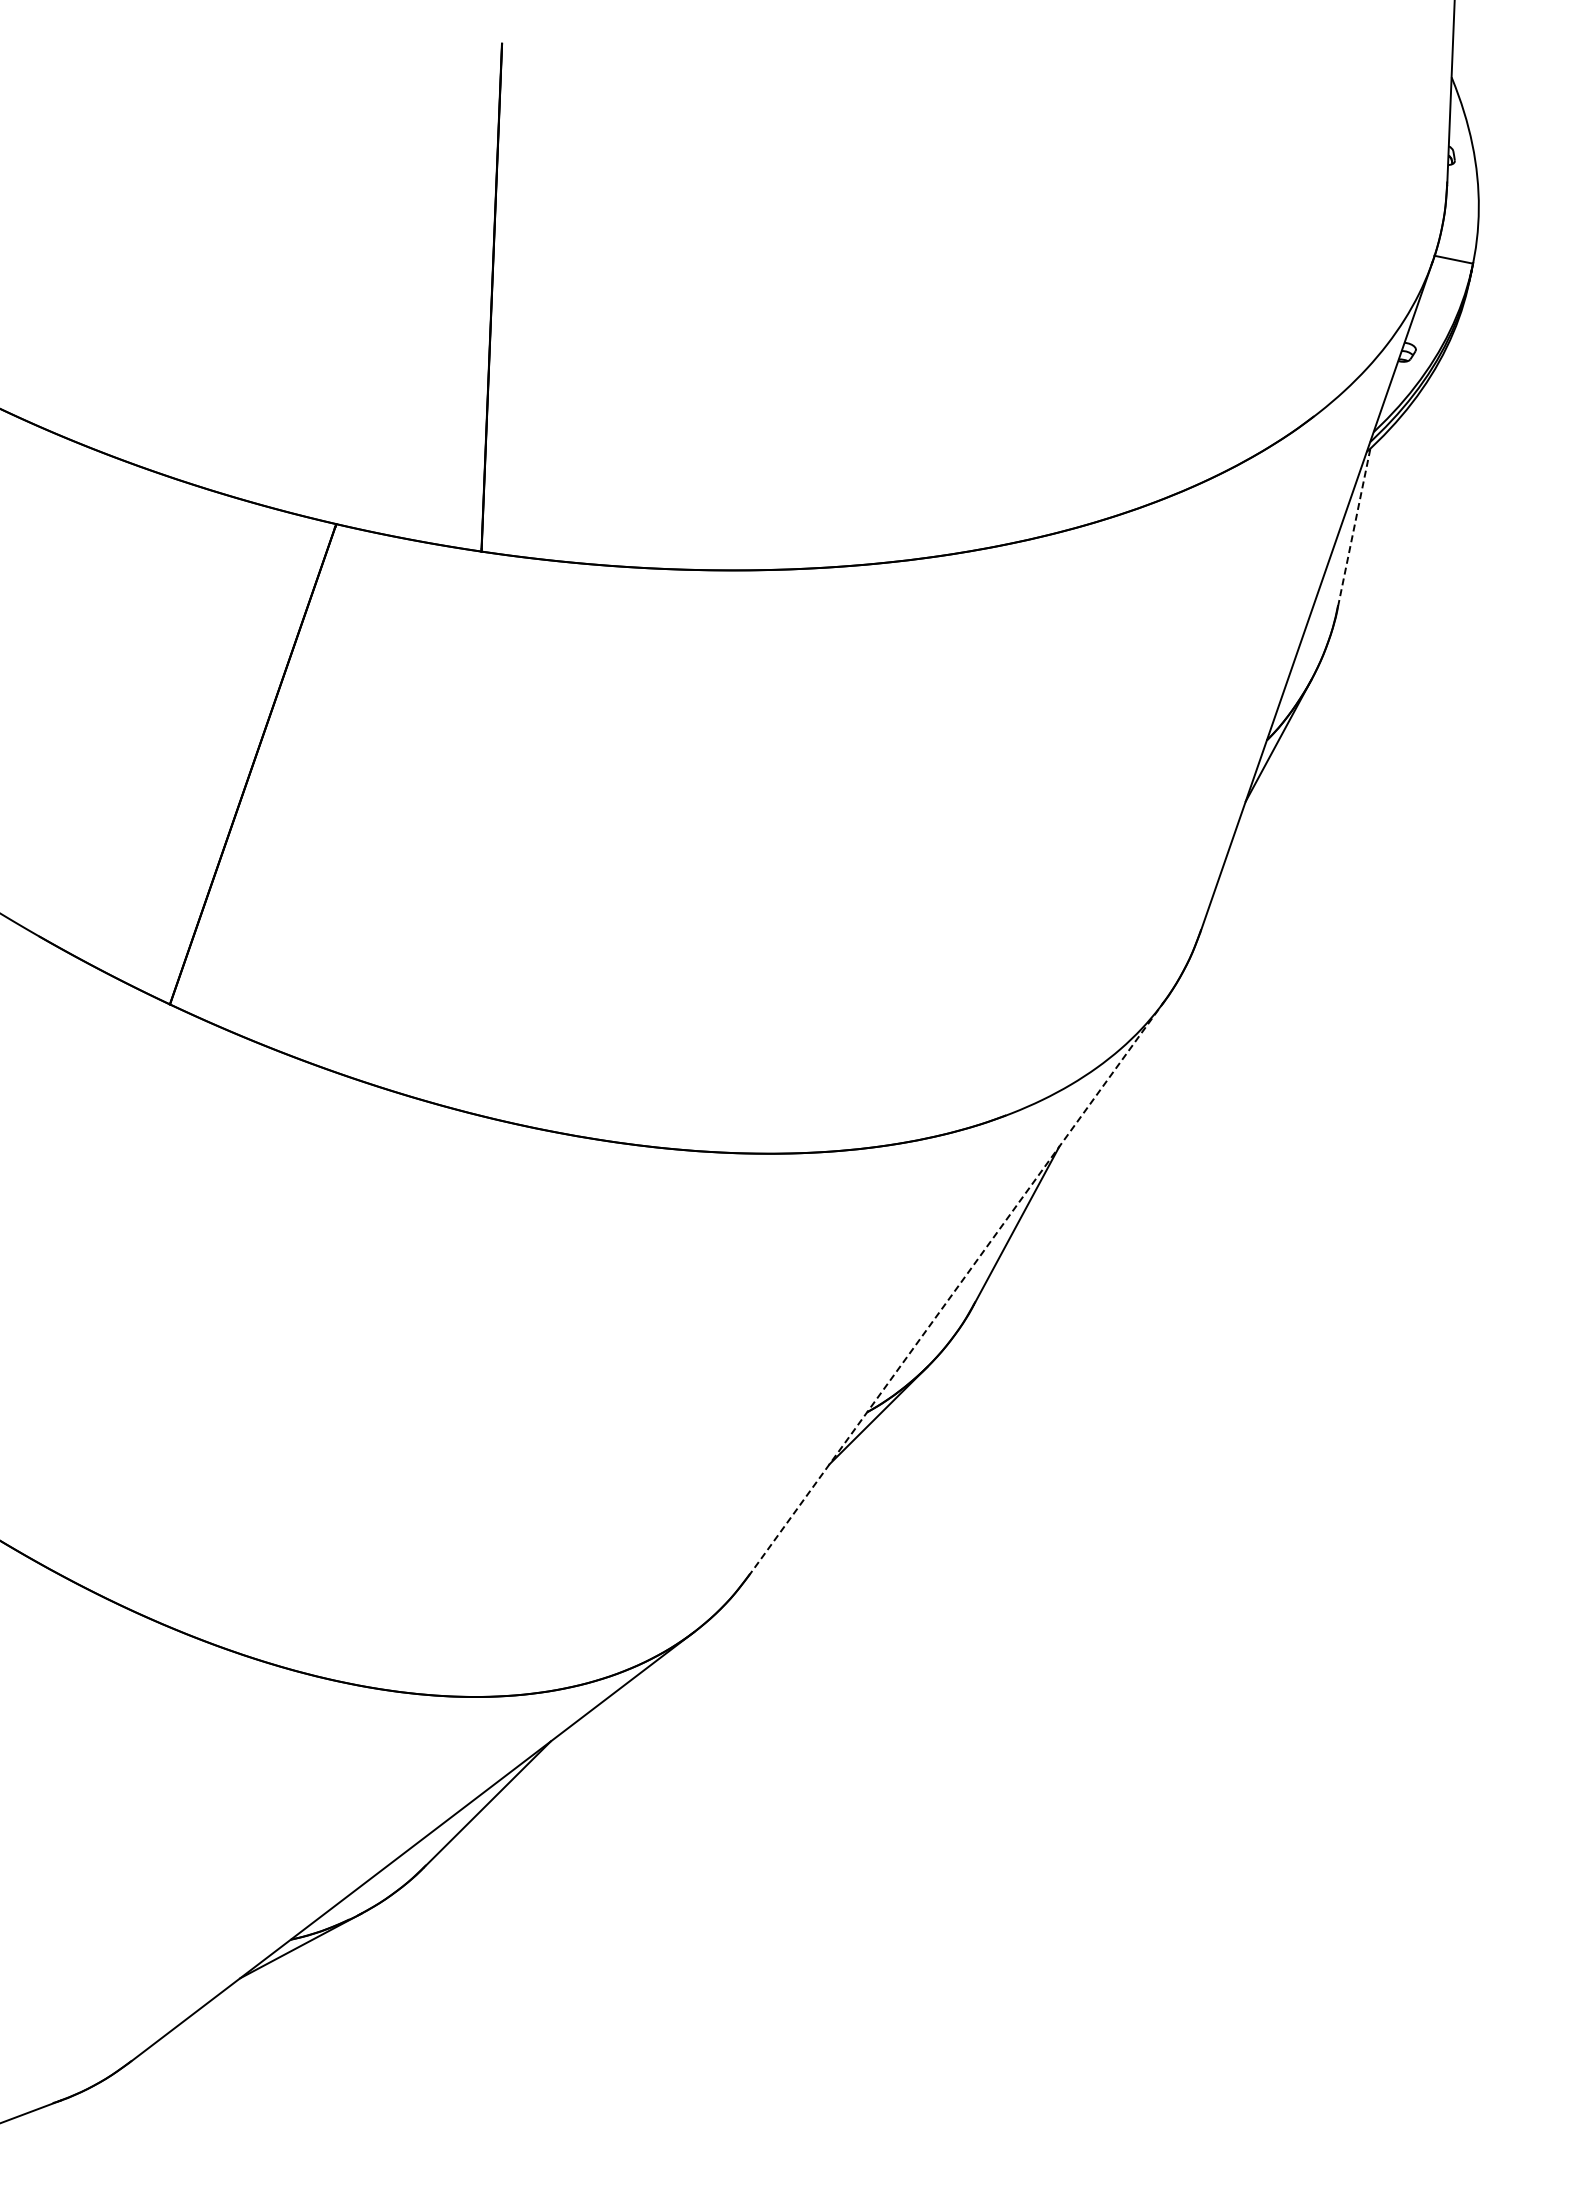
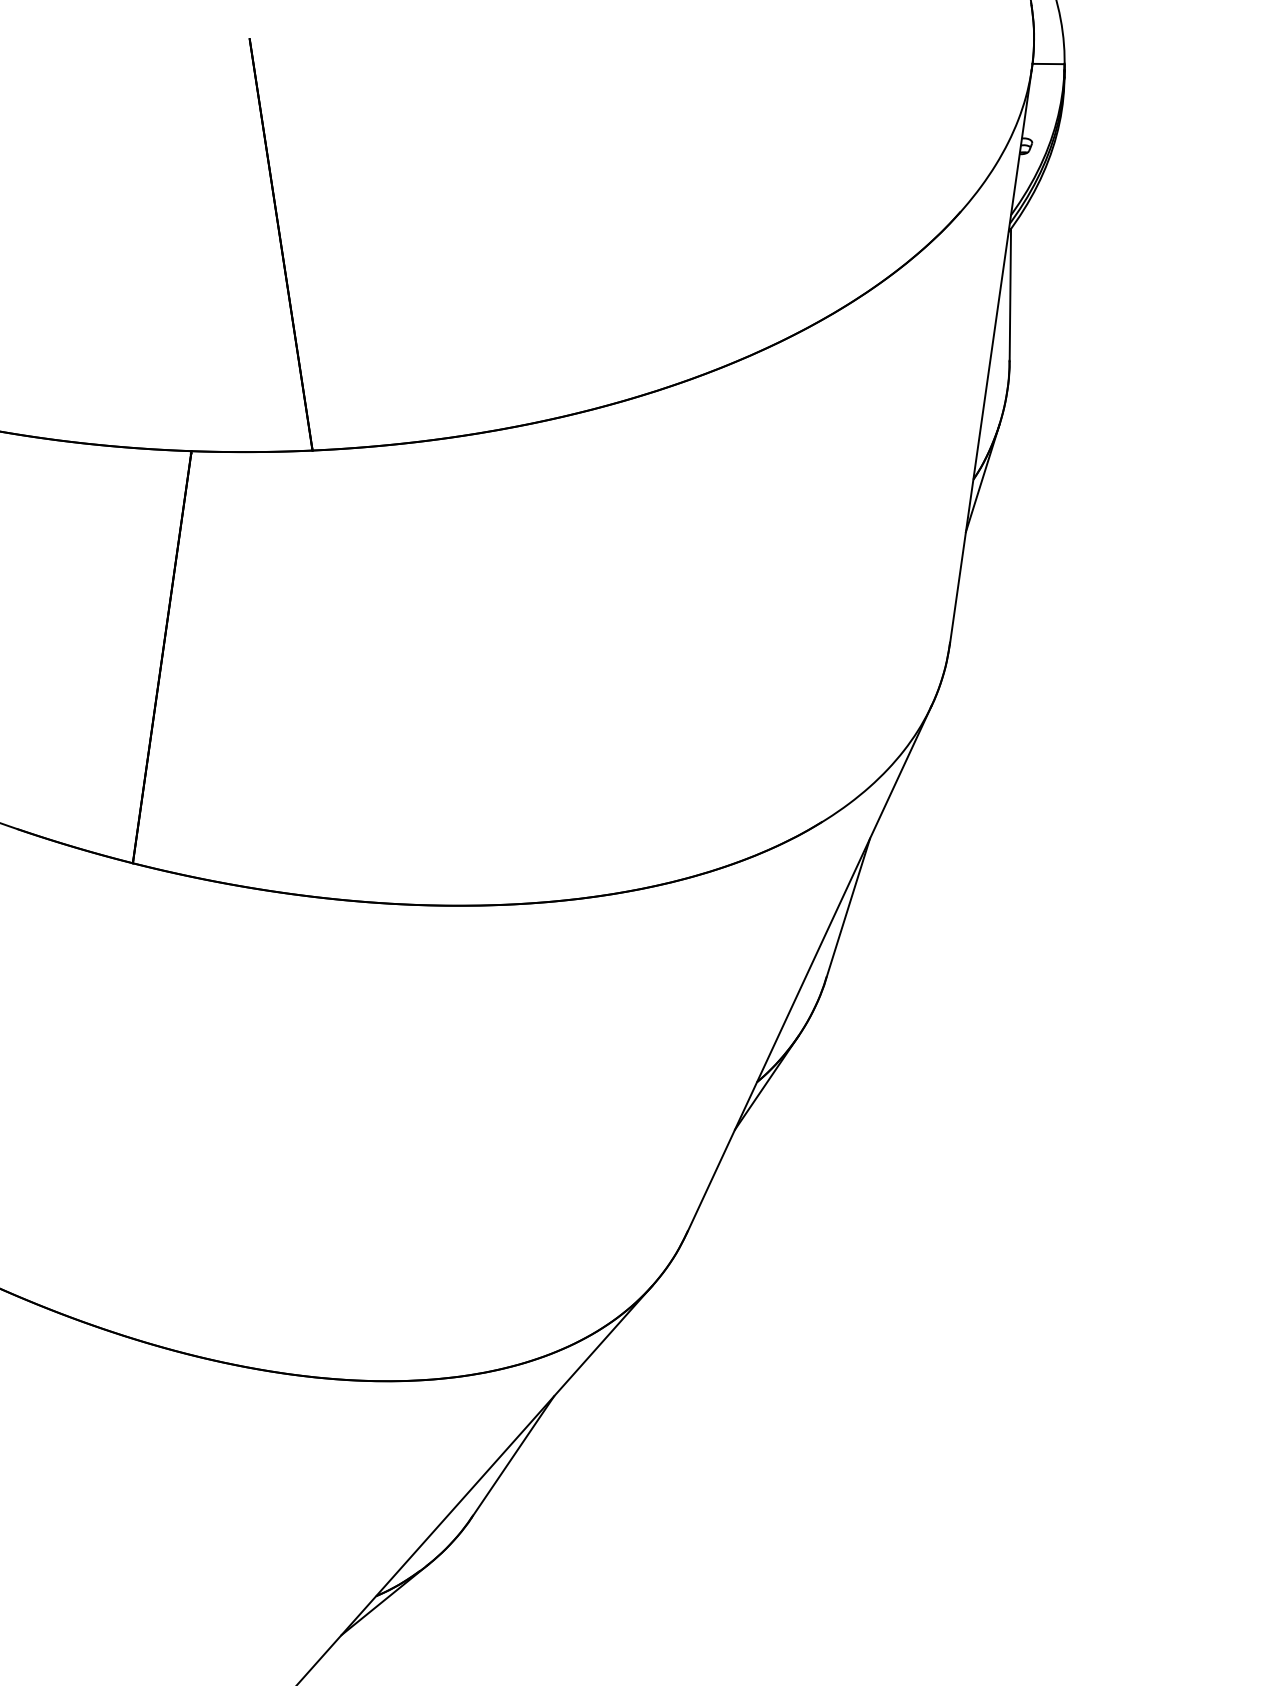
line: (1354, 527) -> (1010, 294), dashed -> solid
line: (956, 1288) -> (809, 968), dashed -> solid

